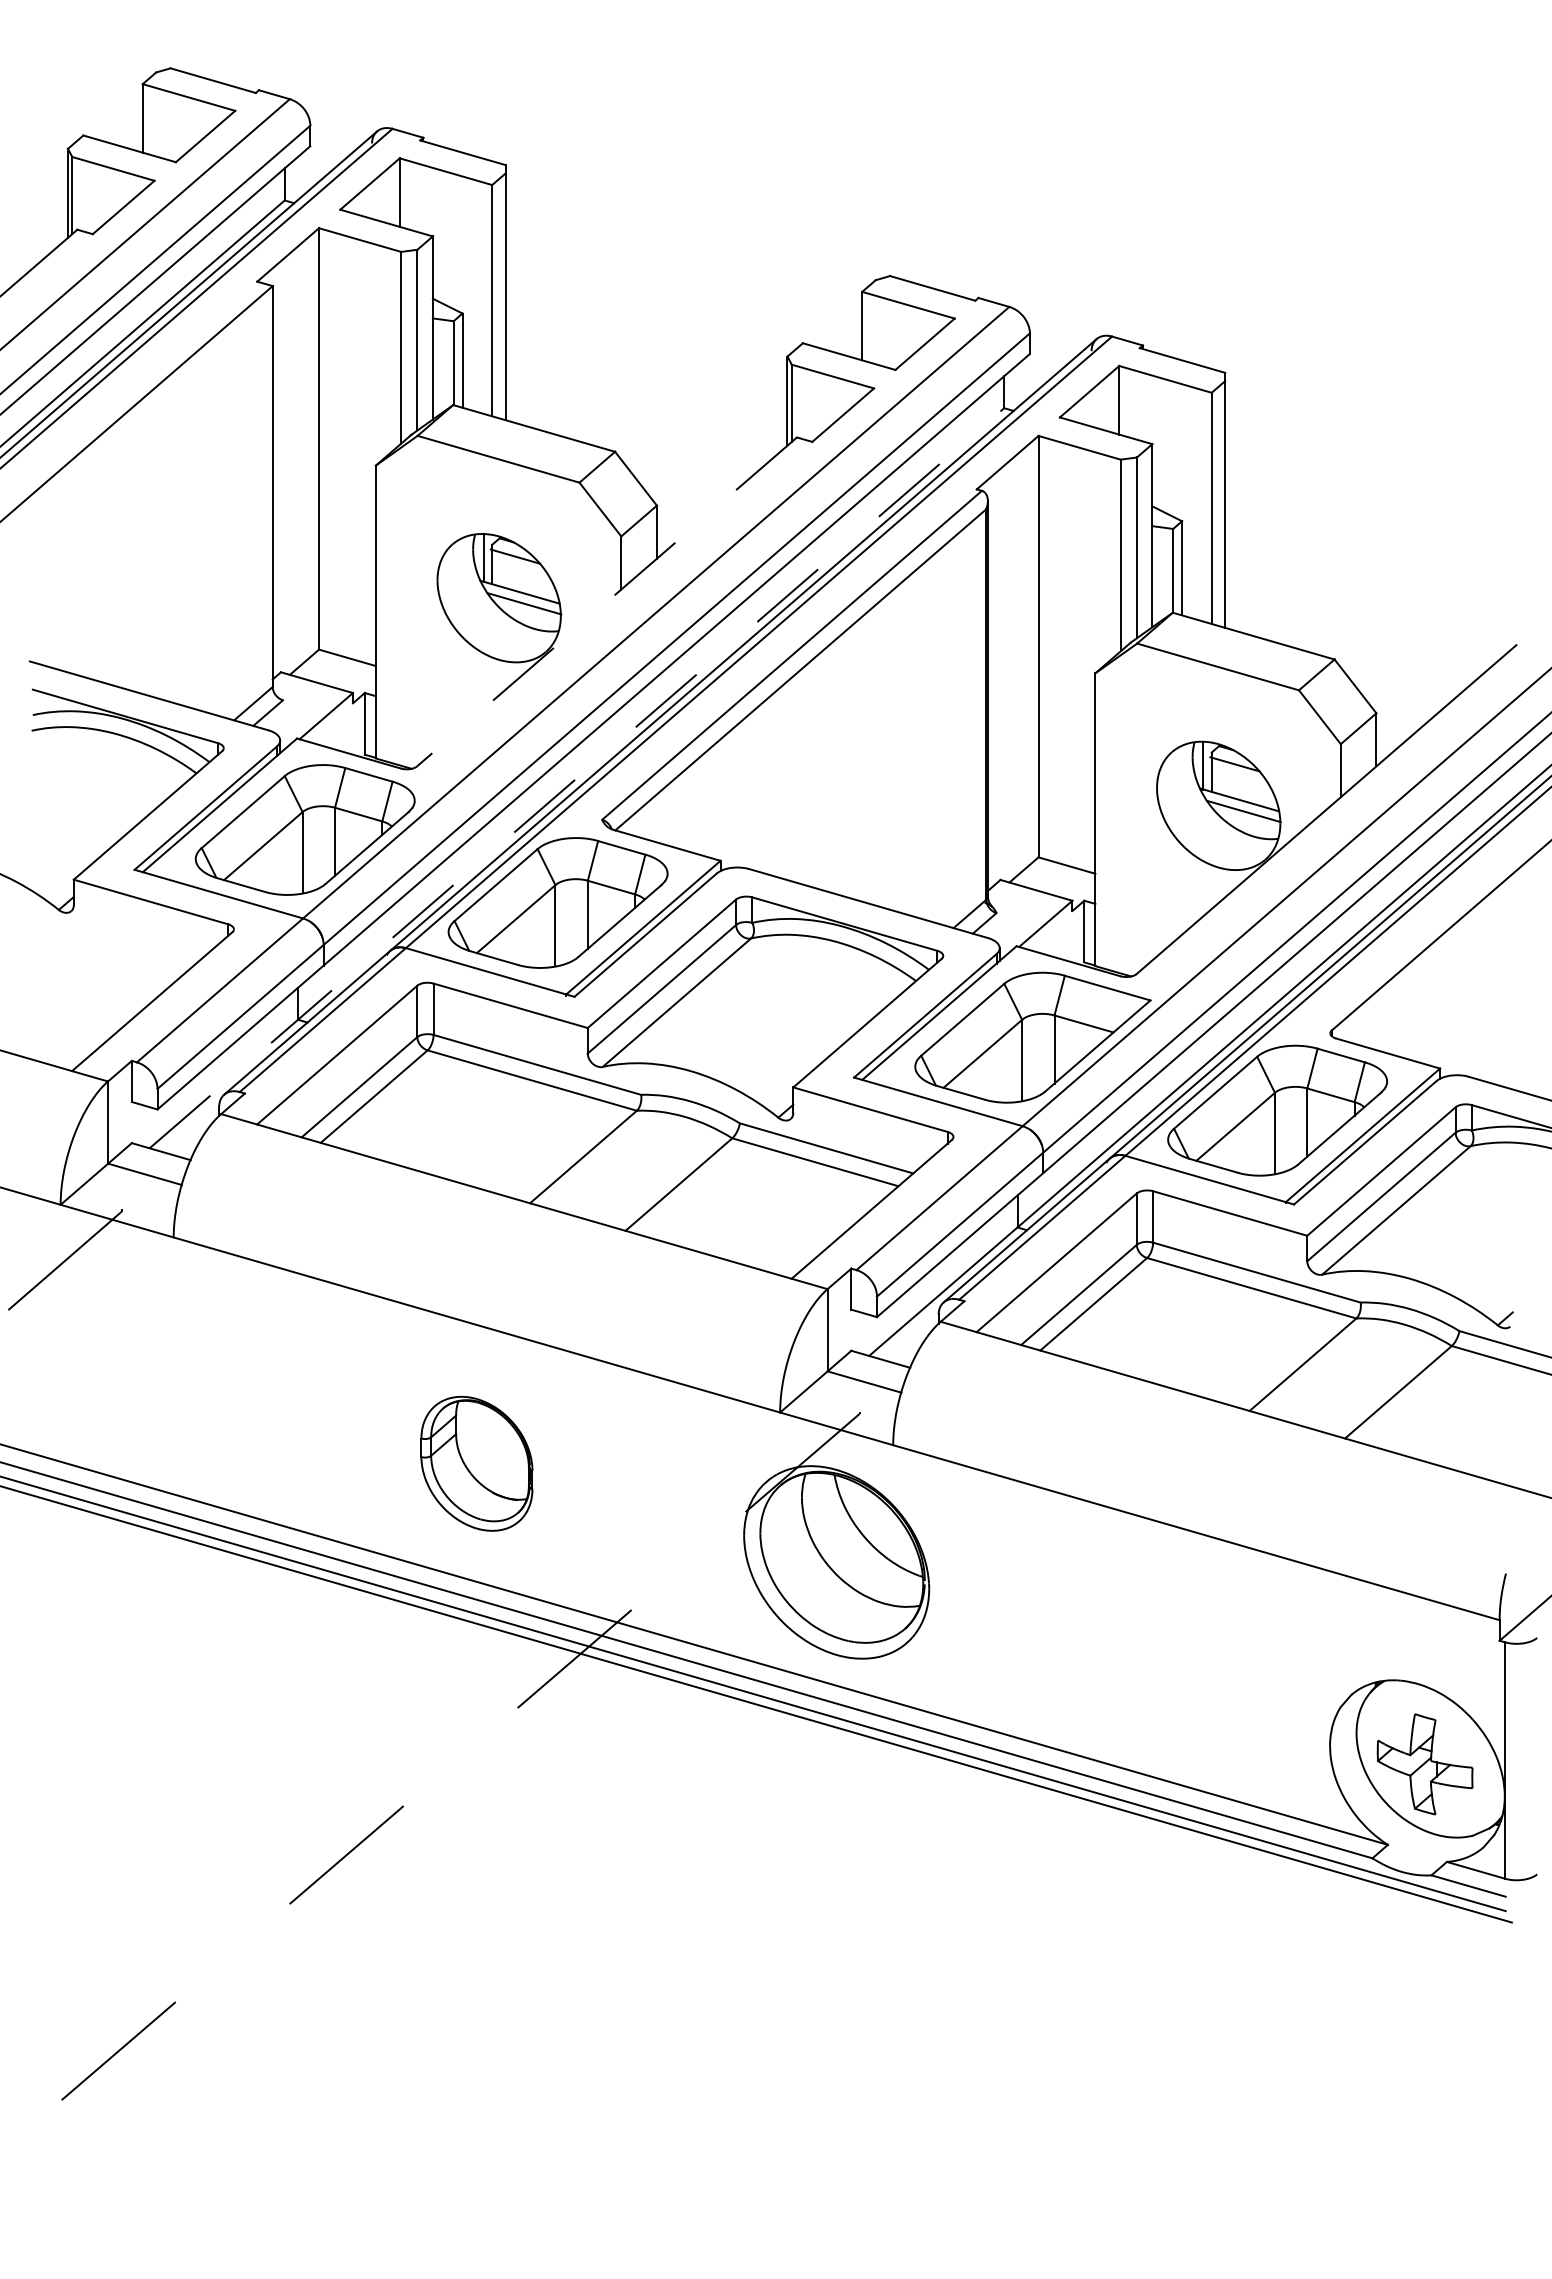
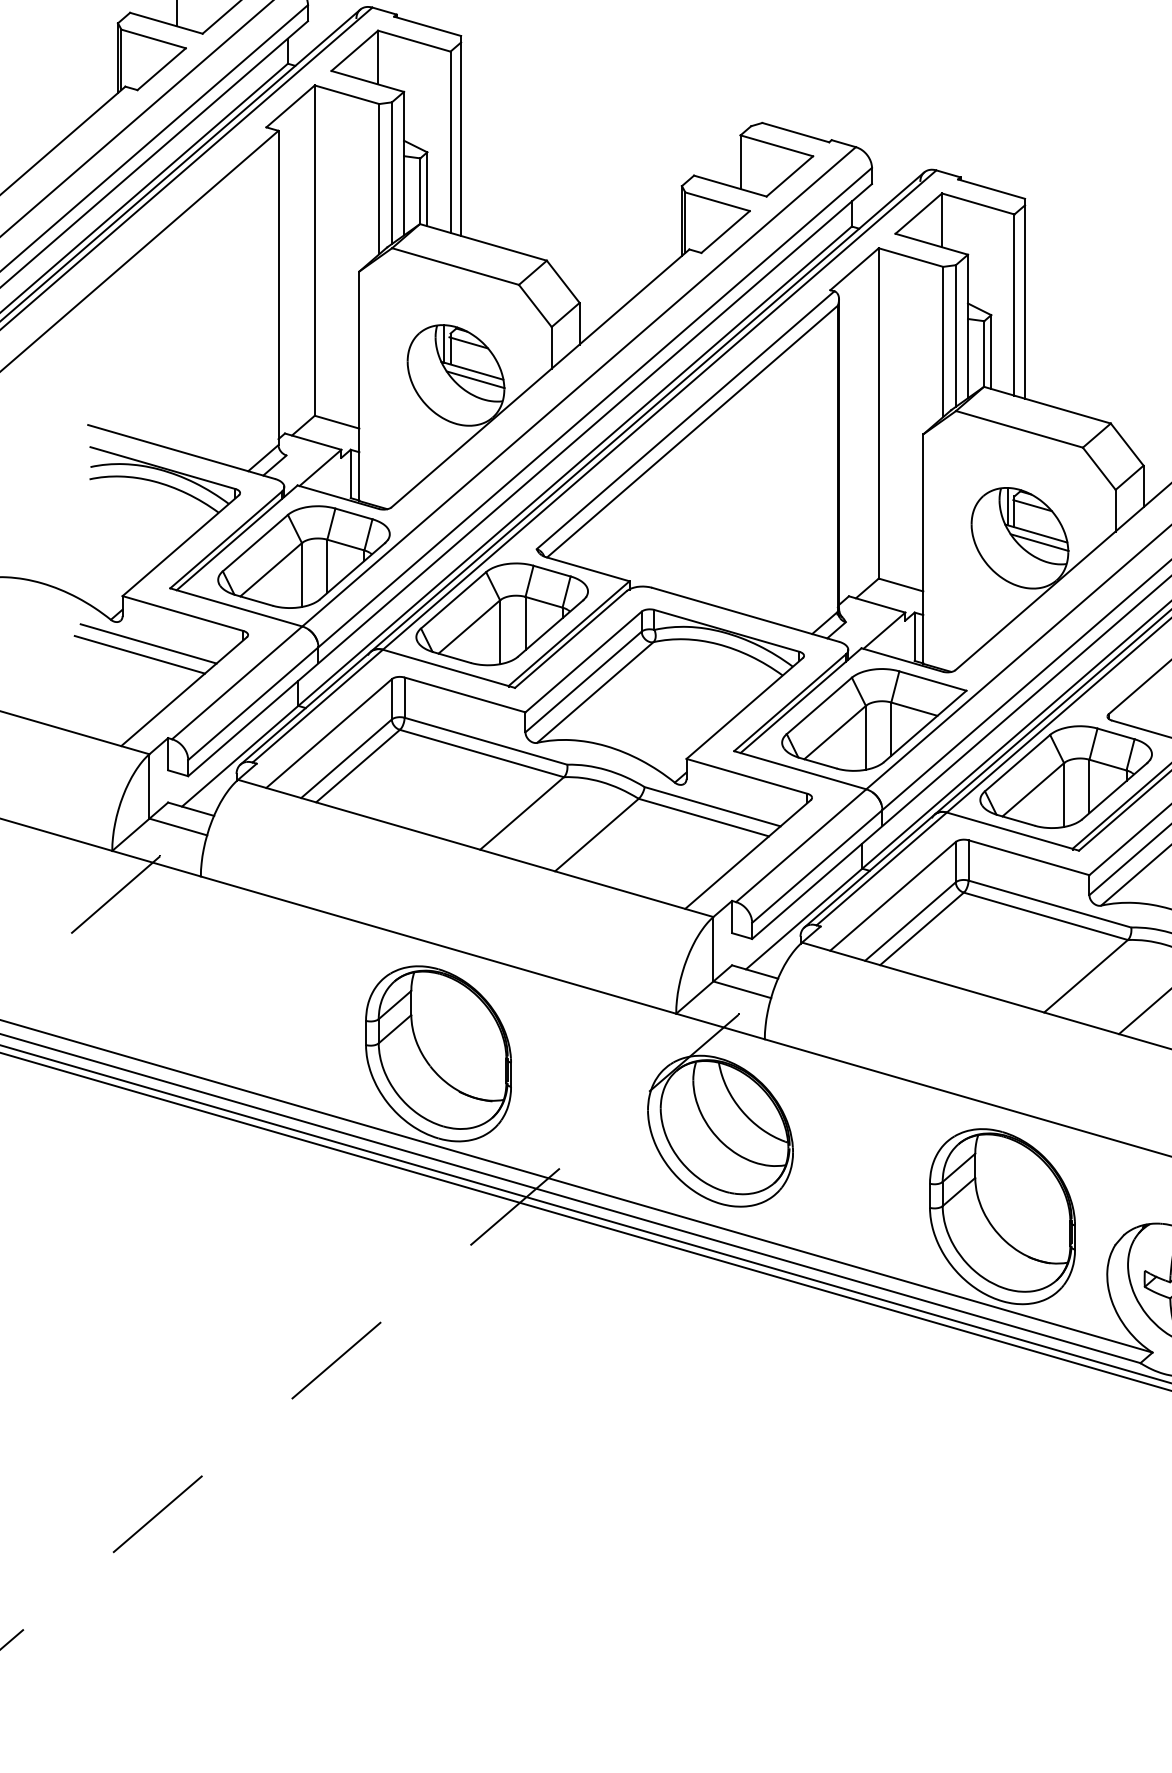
line: (606, 602) -> (540, 378), dashed -> solid
line: (577, 777) -> (517, 515), dashed -> solid
line: (106, 940) -> (148, 643), added
line: (95, 954) -> (139, 654), added
part: (476, 1463) -> (438, 1053), size x1.67
part: (1196, 1671) -> (1002, 1216), added

